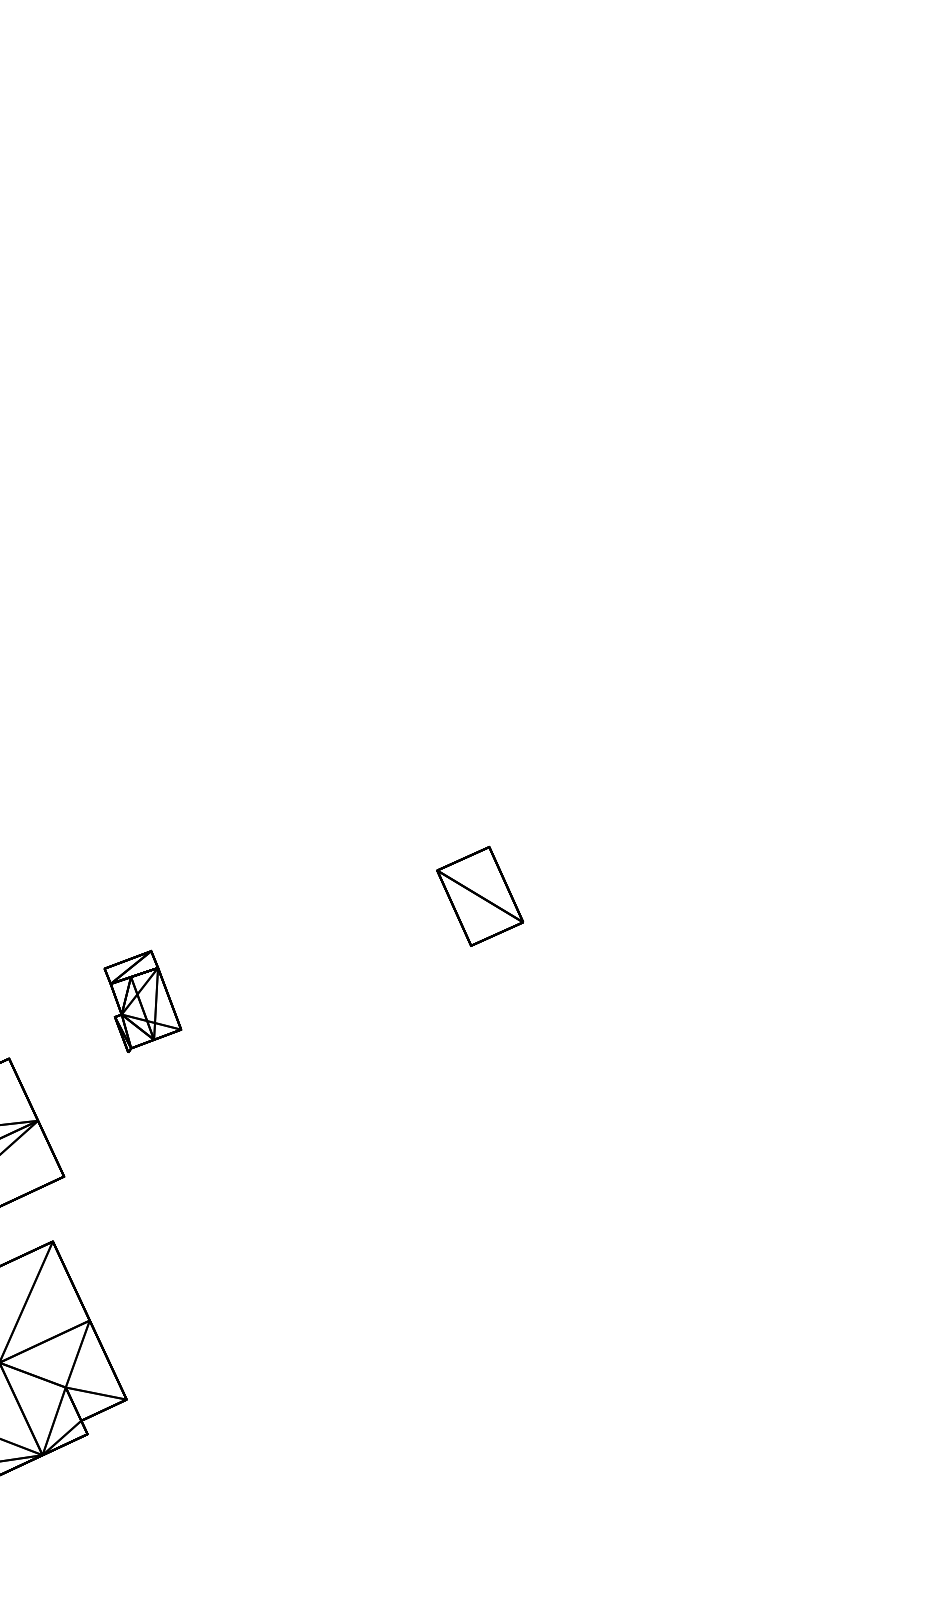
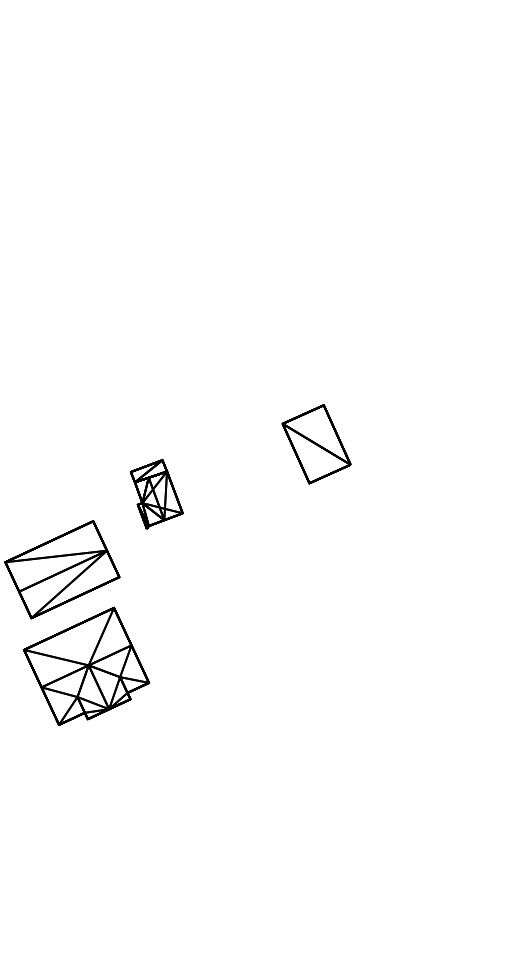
part: (480, 896) -> (316, 444), size x1.67
part: (142, 1000) -> (156, 493), size x1.43

